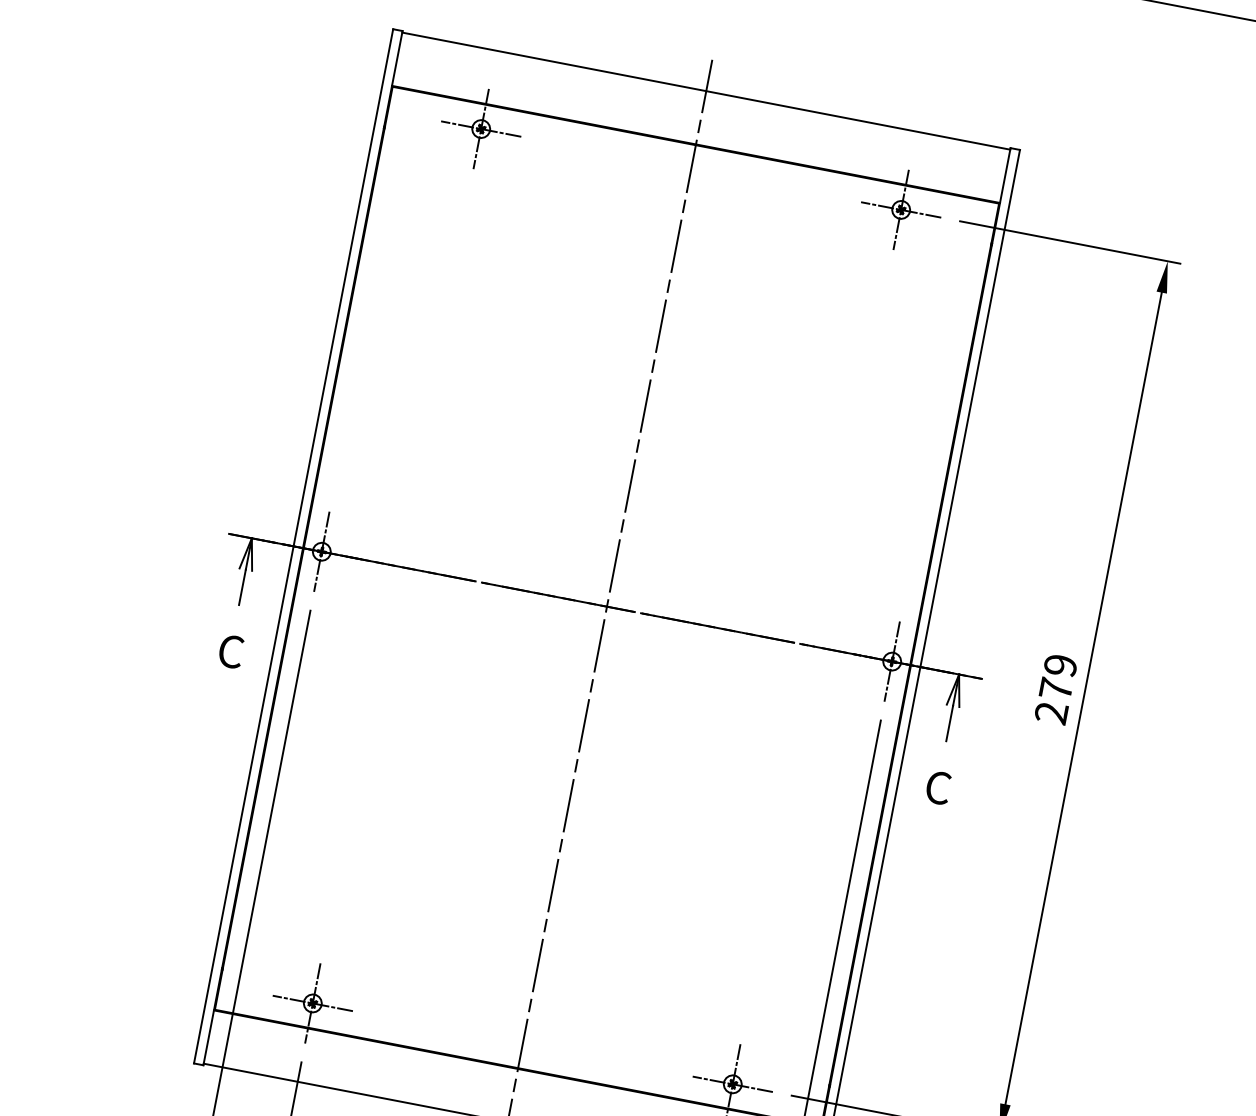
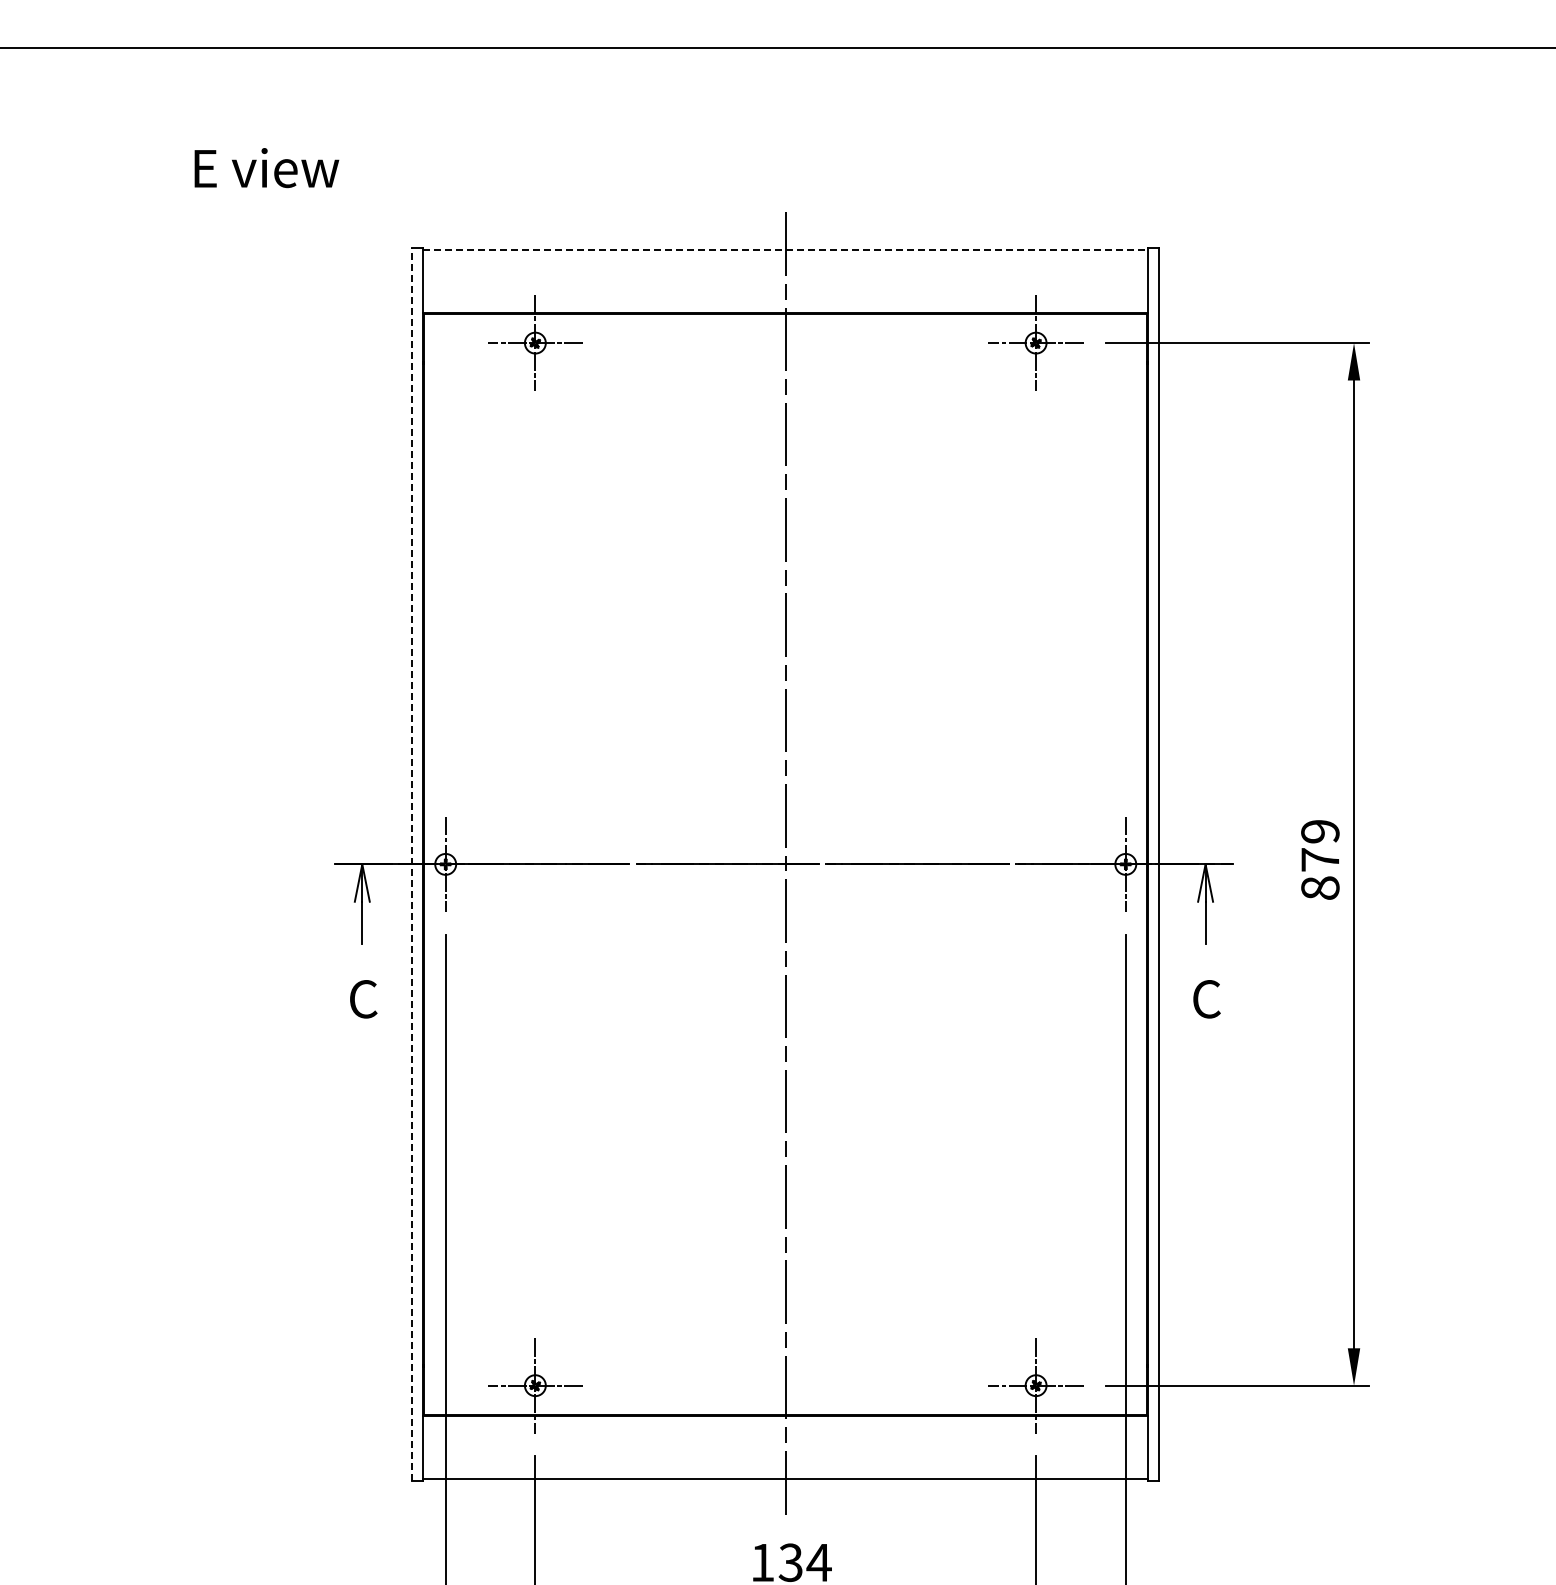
line: (706, 91) -> (786, 249), solid -> dashed
line: (293, 546) -> (412, 864), solid -> dashed
text: (1051, 712) -> (1320, 887), 279 -> 879

